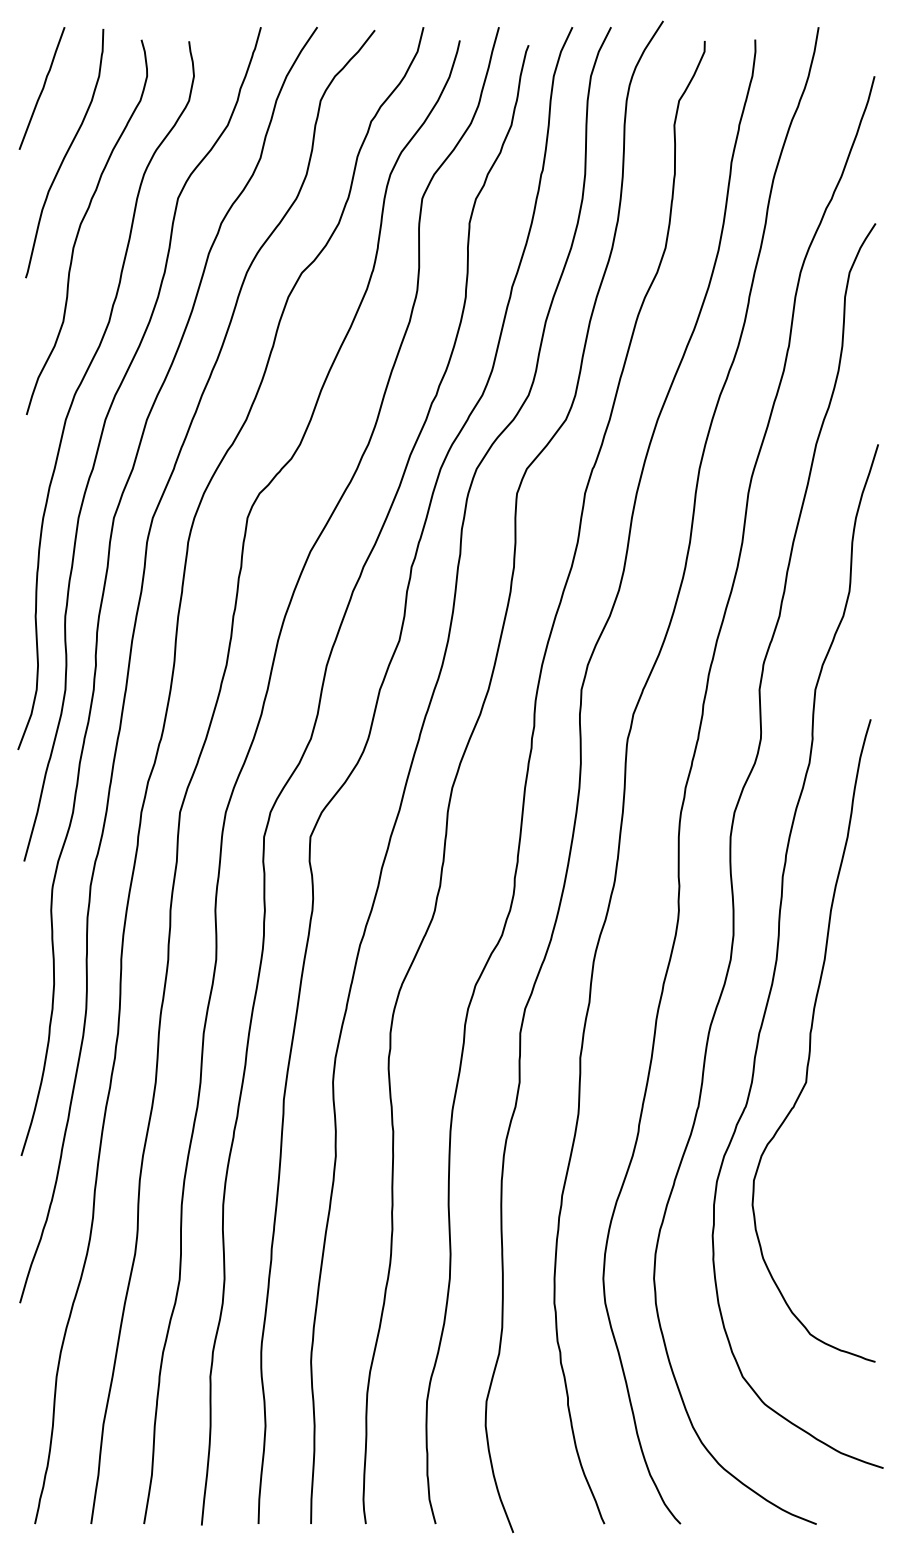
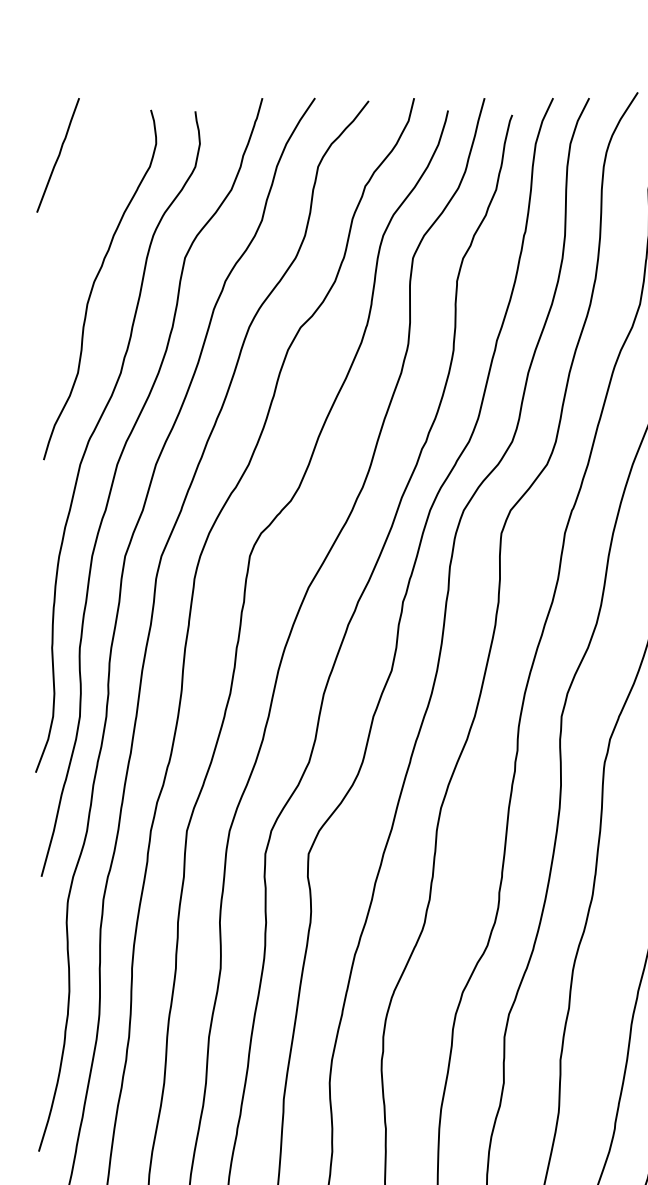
curve: (65, 153) -> (80, 216), removed

